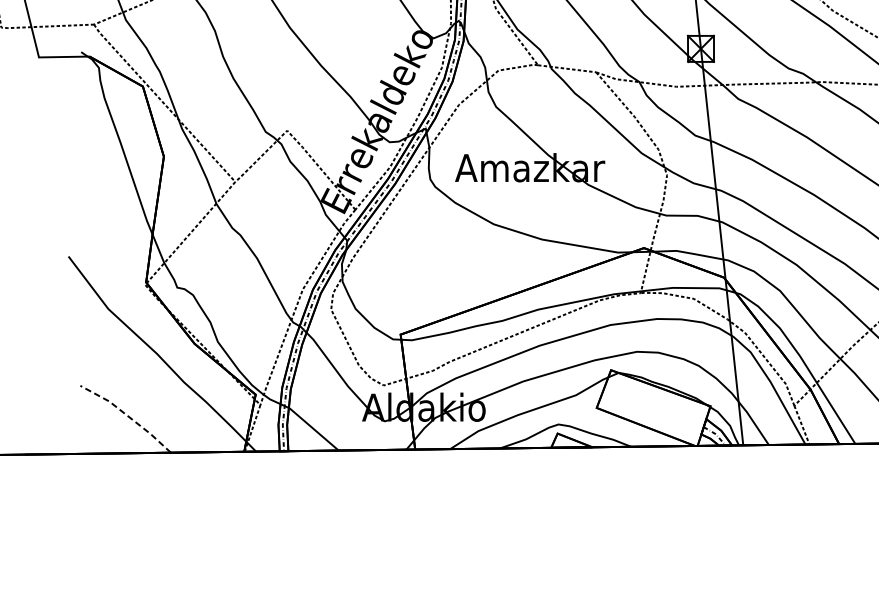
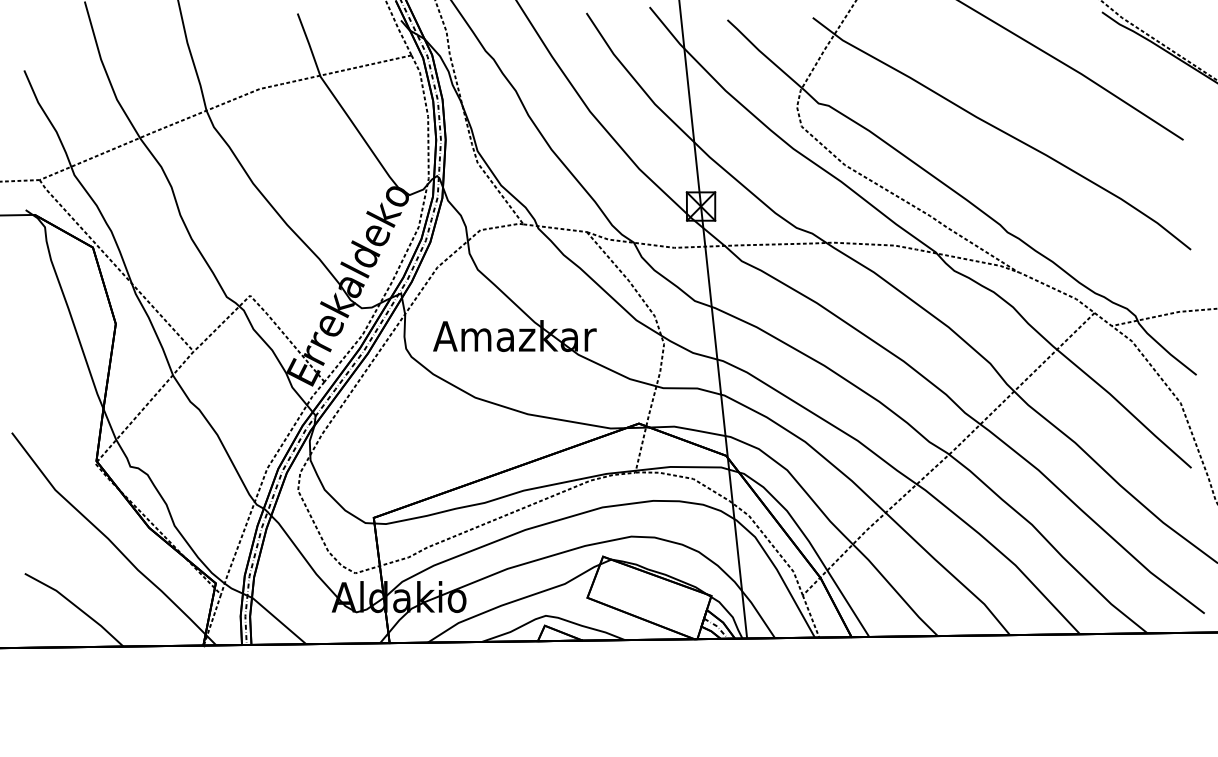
line: (127, 415) -> (76, 606), dashed -> solid

